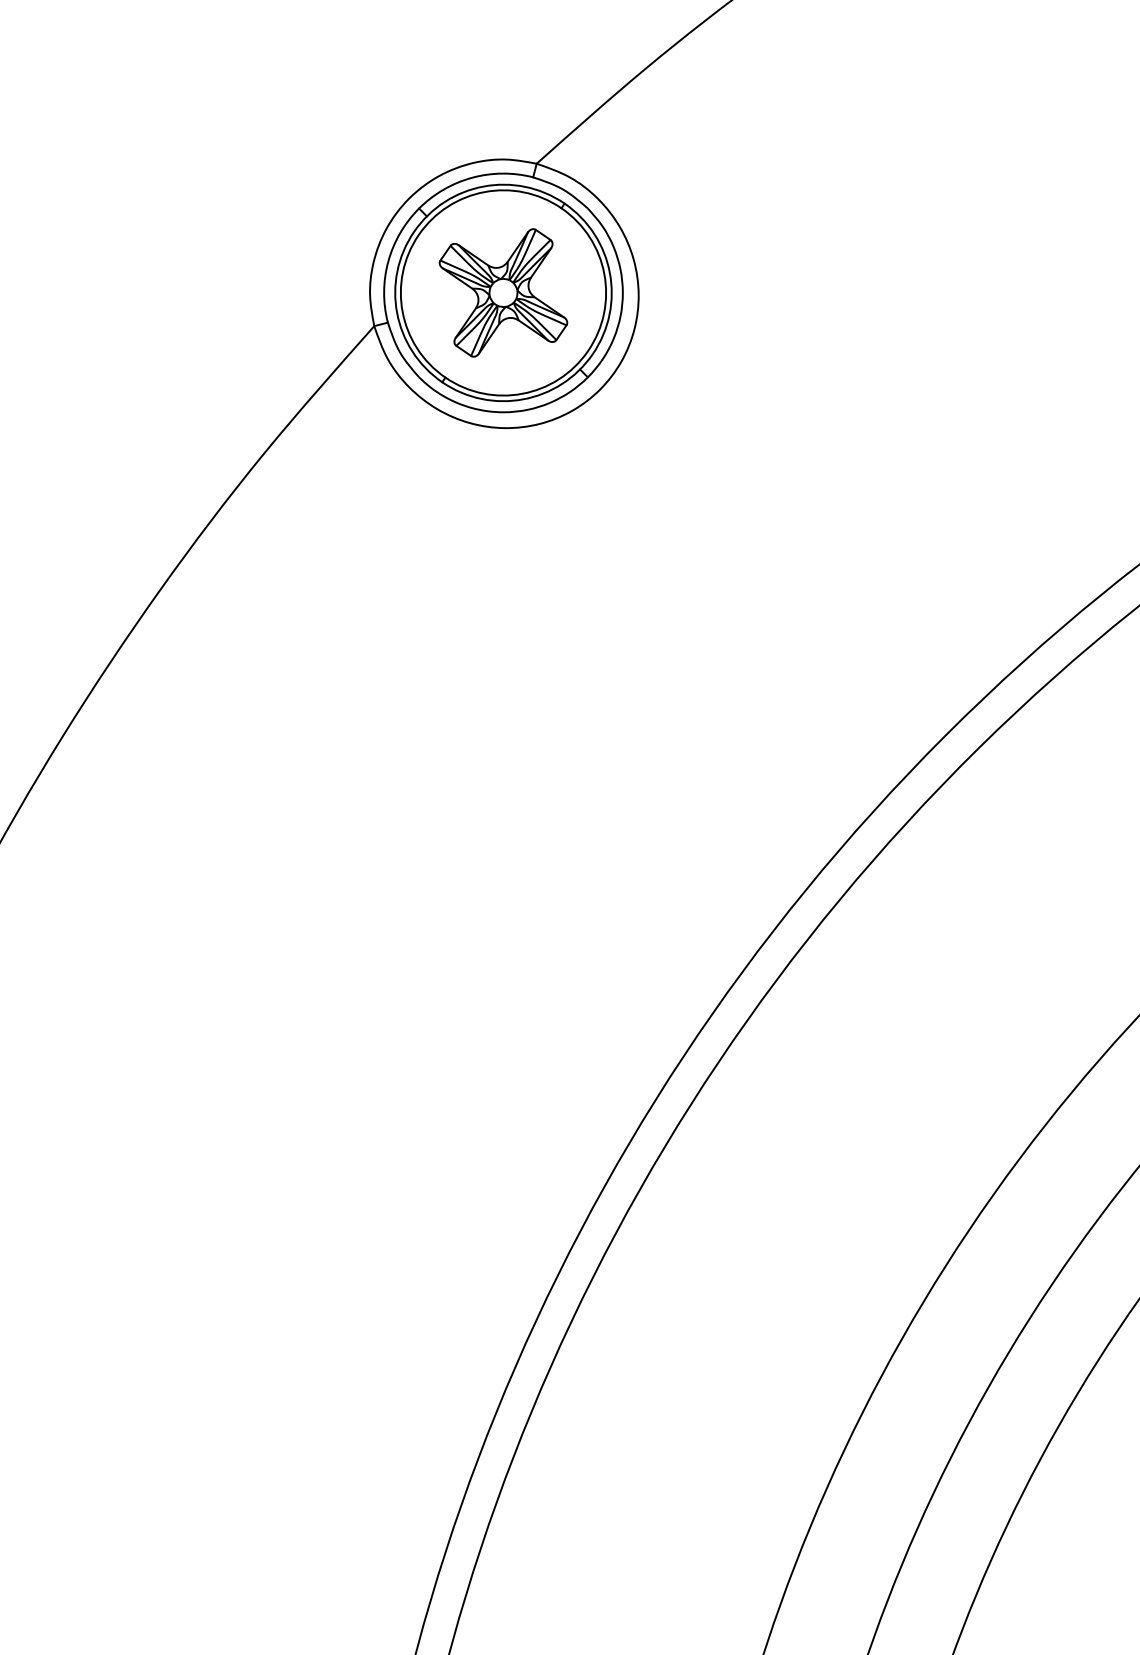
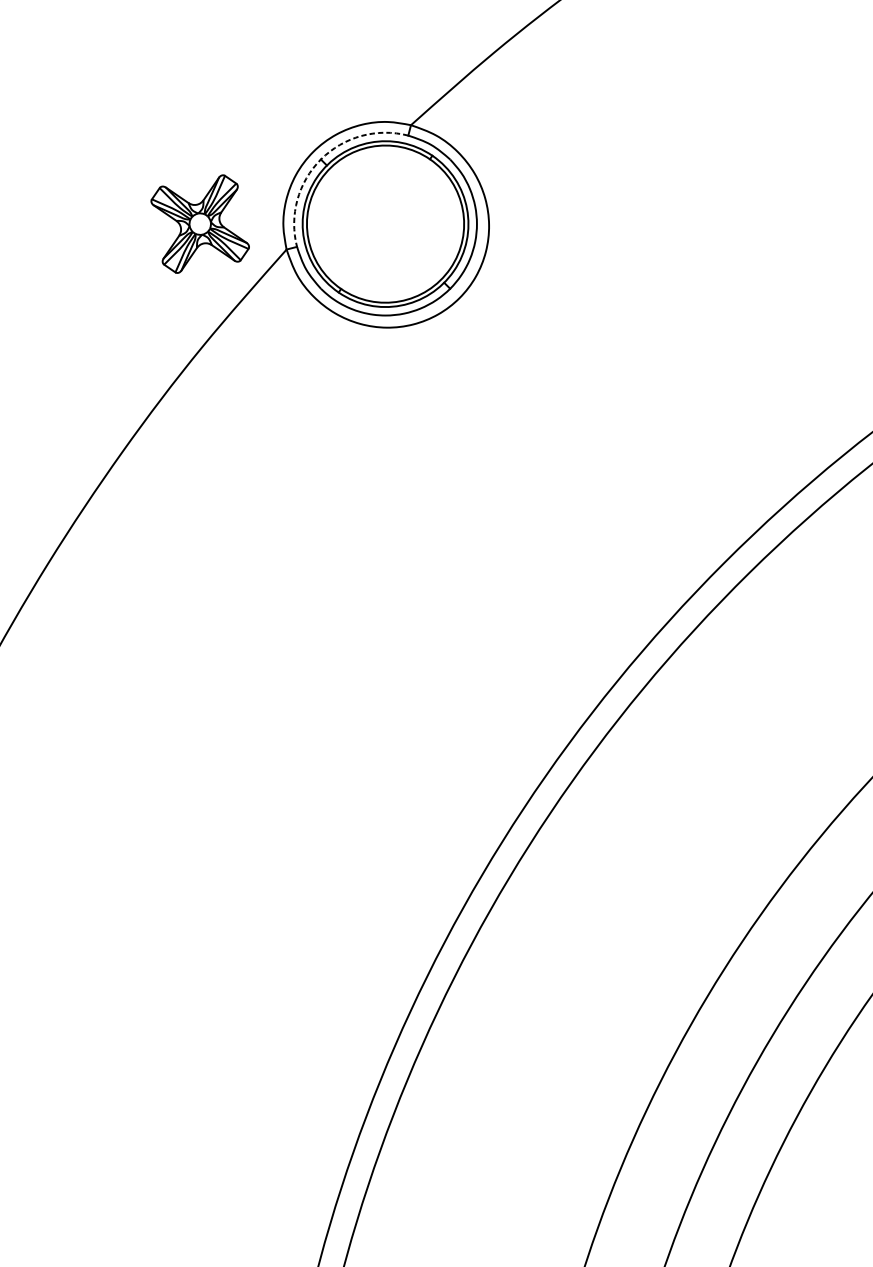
arc: (419, 208) -> (321, 159), solid -> dashed
part: (503, 292) -> (200, 223), moved

